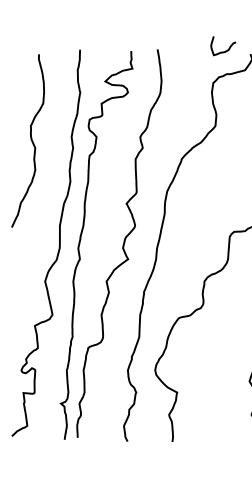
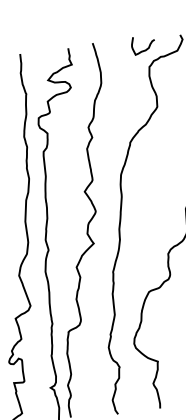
curve: (225, 50) -> (145, 48), moved

